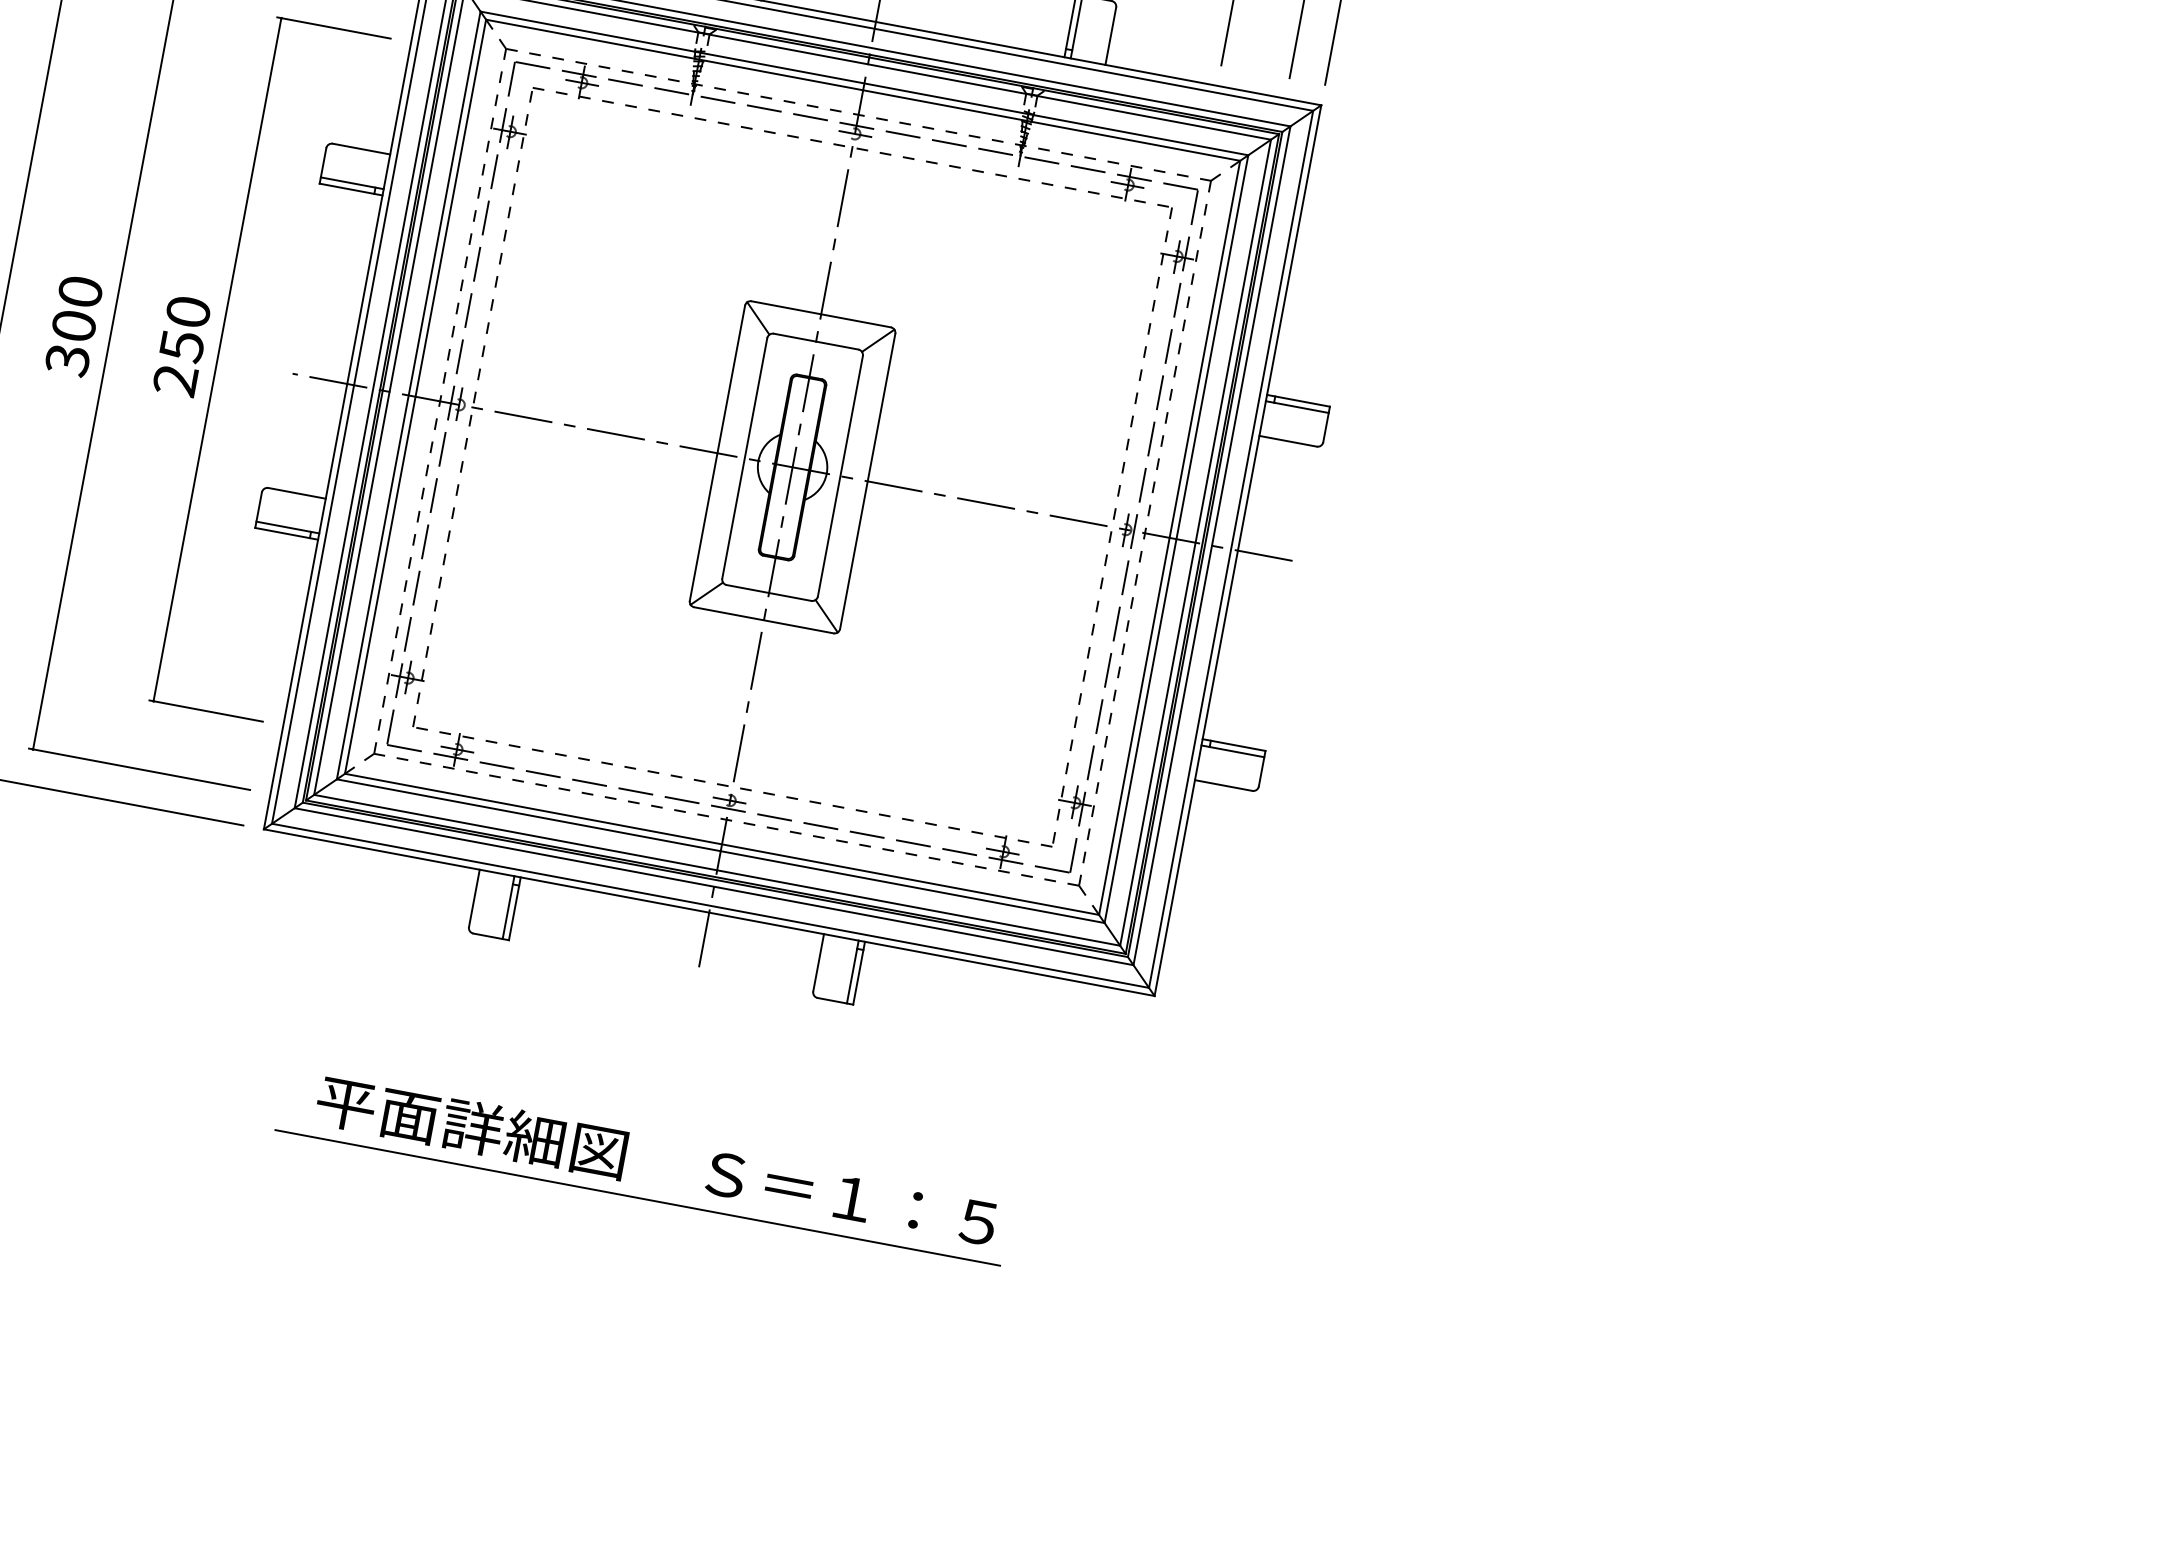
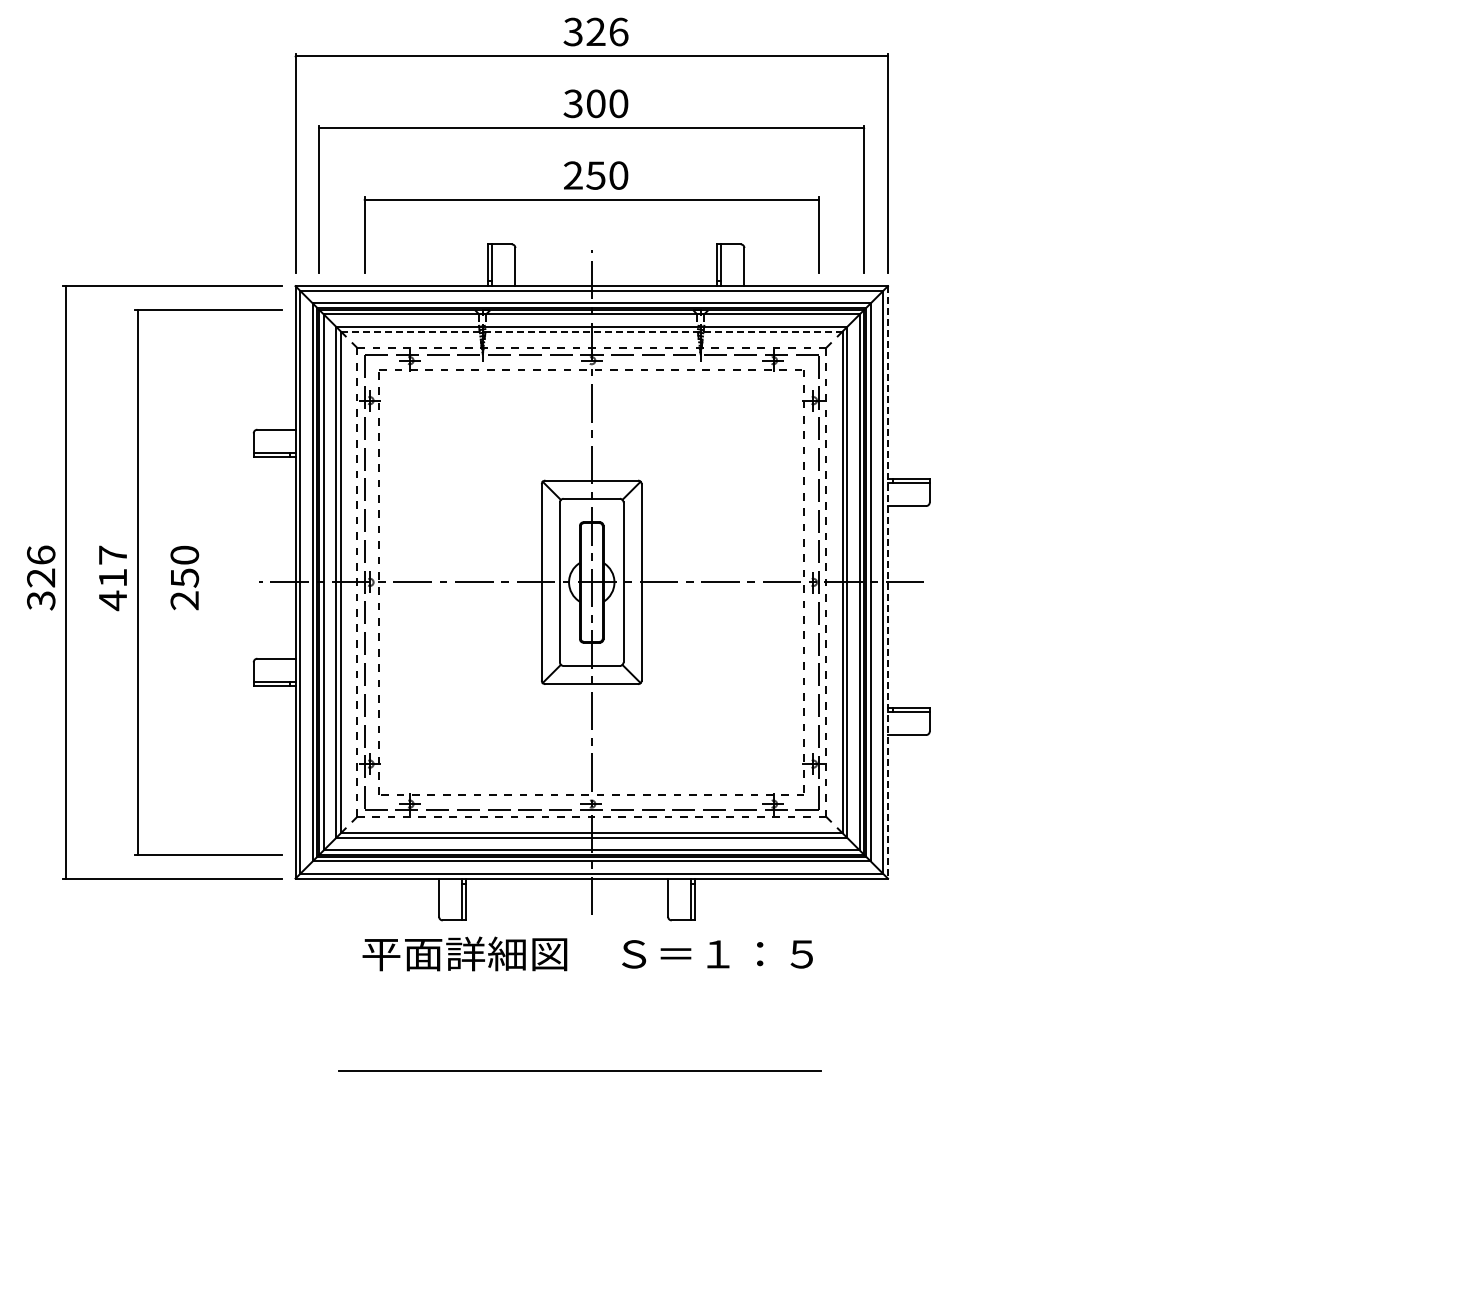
line: (862, 90) -> (591, 331), solid -> dashed
text: (73, 326) -> (112, 578), 300 -> 417
part: (217, 359) -> (209, 582), removed
line: (1237, 550) -> (887, 582), solid -> dashed
text: (656, 1160) -> (587, 953), moved

